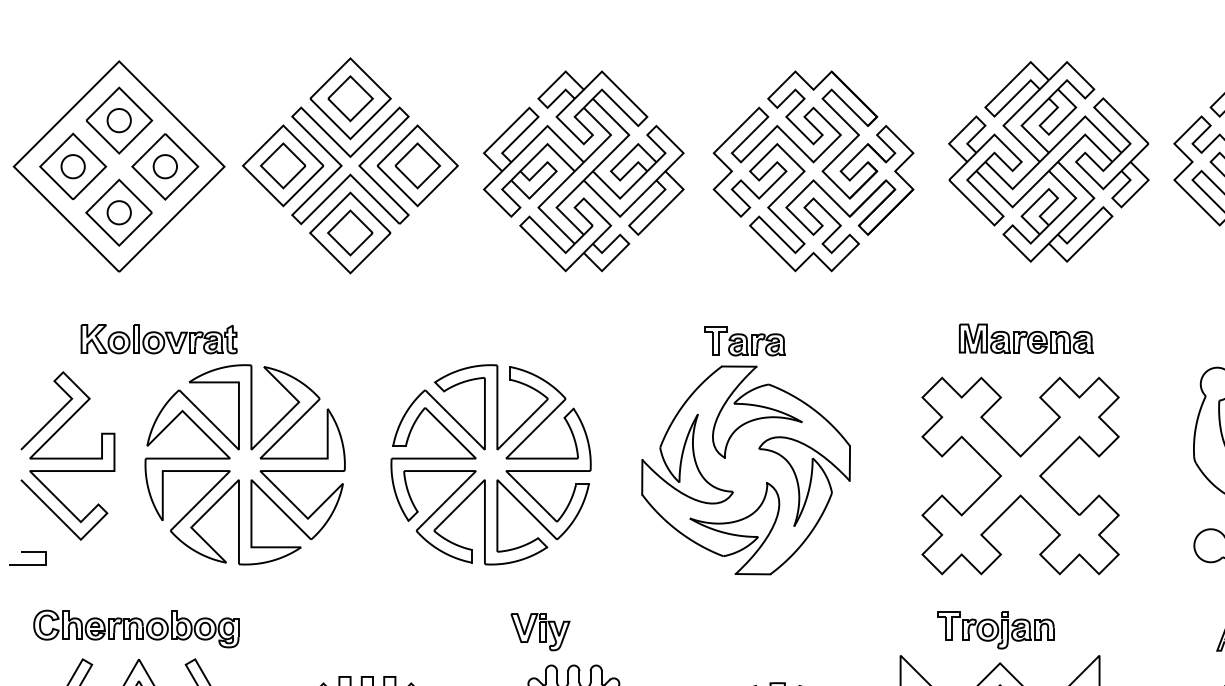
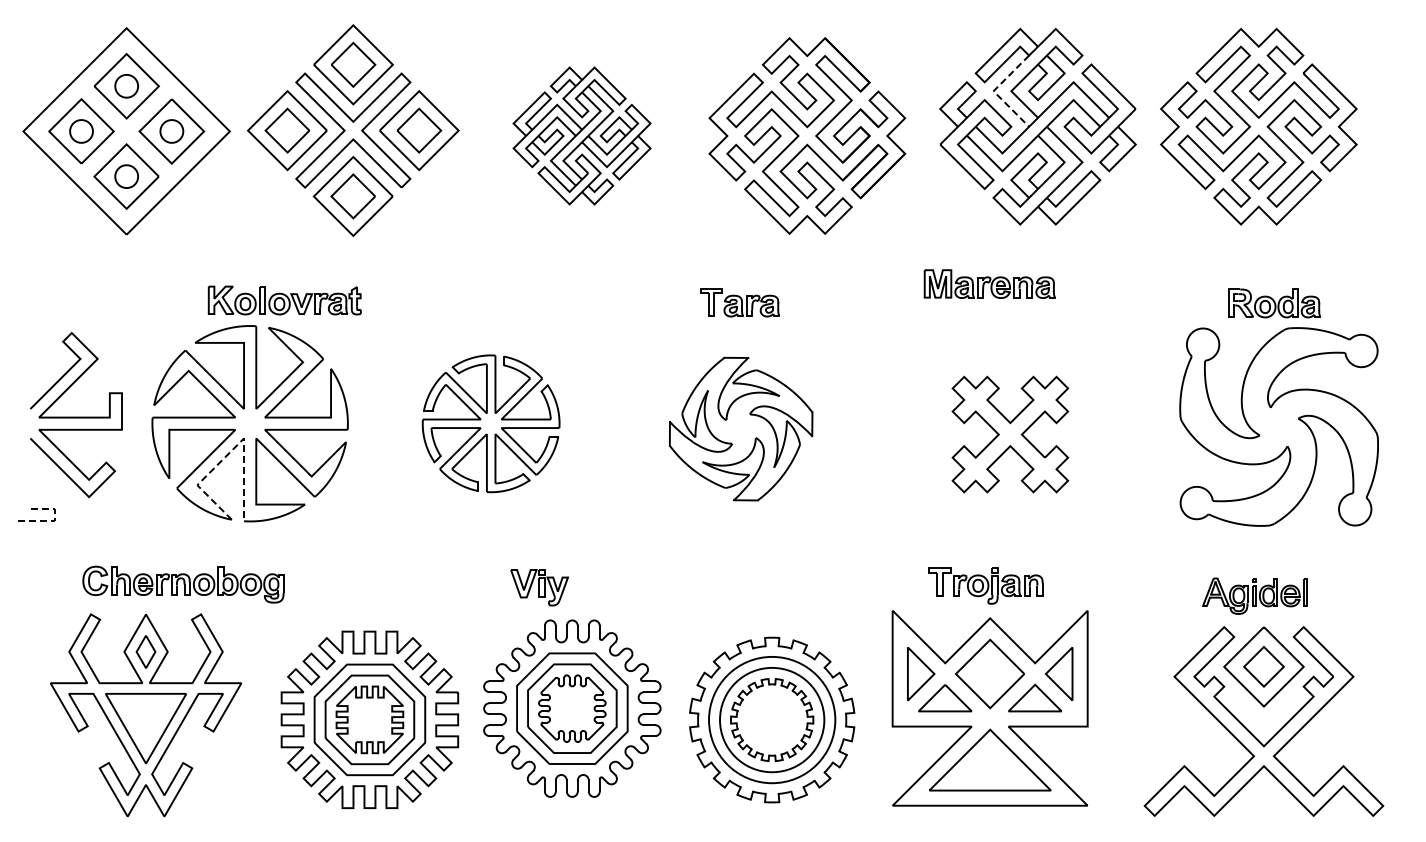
line: (1003, 125) -> (993, 91), solid -> dashed
part: (583, 170) -> (581, 135), size x0.7
part: (1025, 338) -> (989, 283), moved
part: (158, 339) -> (284, 300), moved
part: (490, 464) -> (490, 423), size x0.7
part: (745, 469) -> (740, 428), size x0.7
part: (1020, 475) -> (1010, 434), size x0.6
line: (227, 491) -> (232, 449), solid -> dashed
line: (45, 563) -> (54, 520), solid -> dashed
part: (136, 628) -> (183, 584), moved

